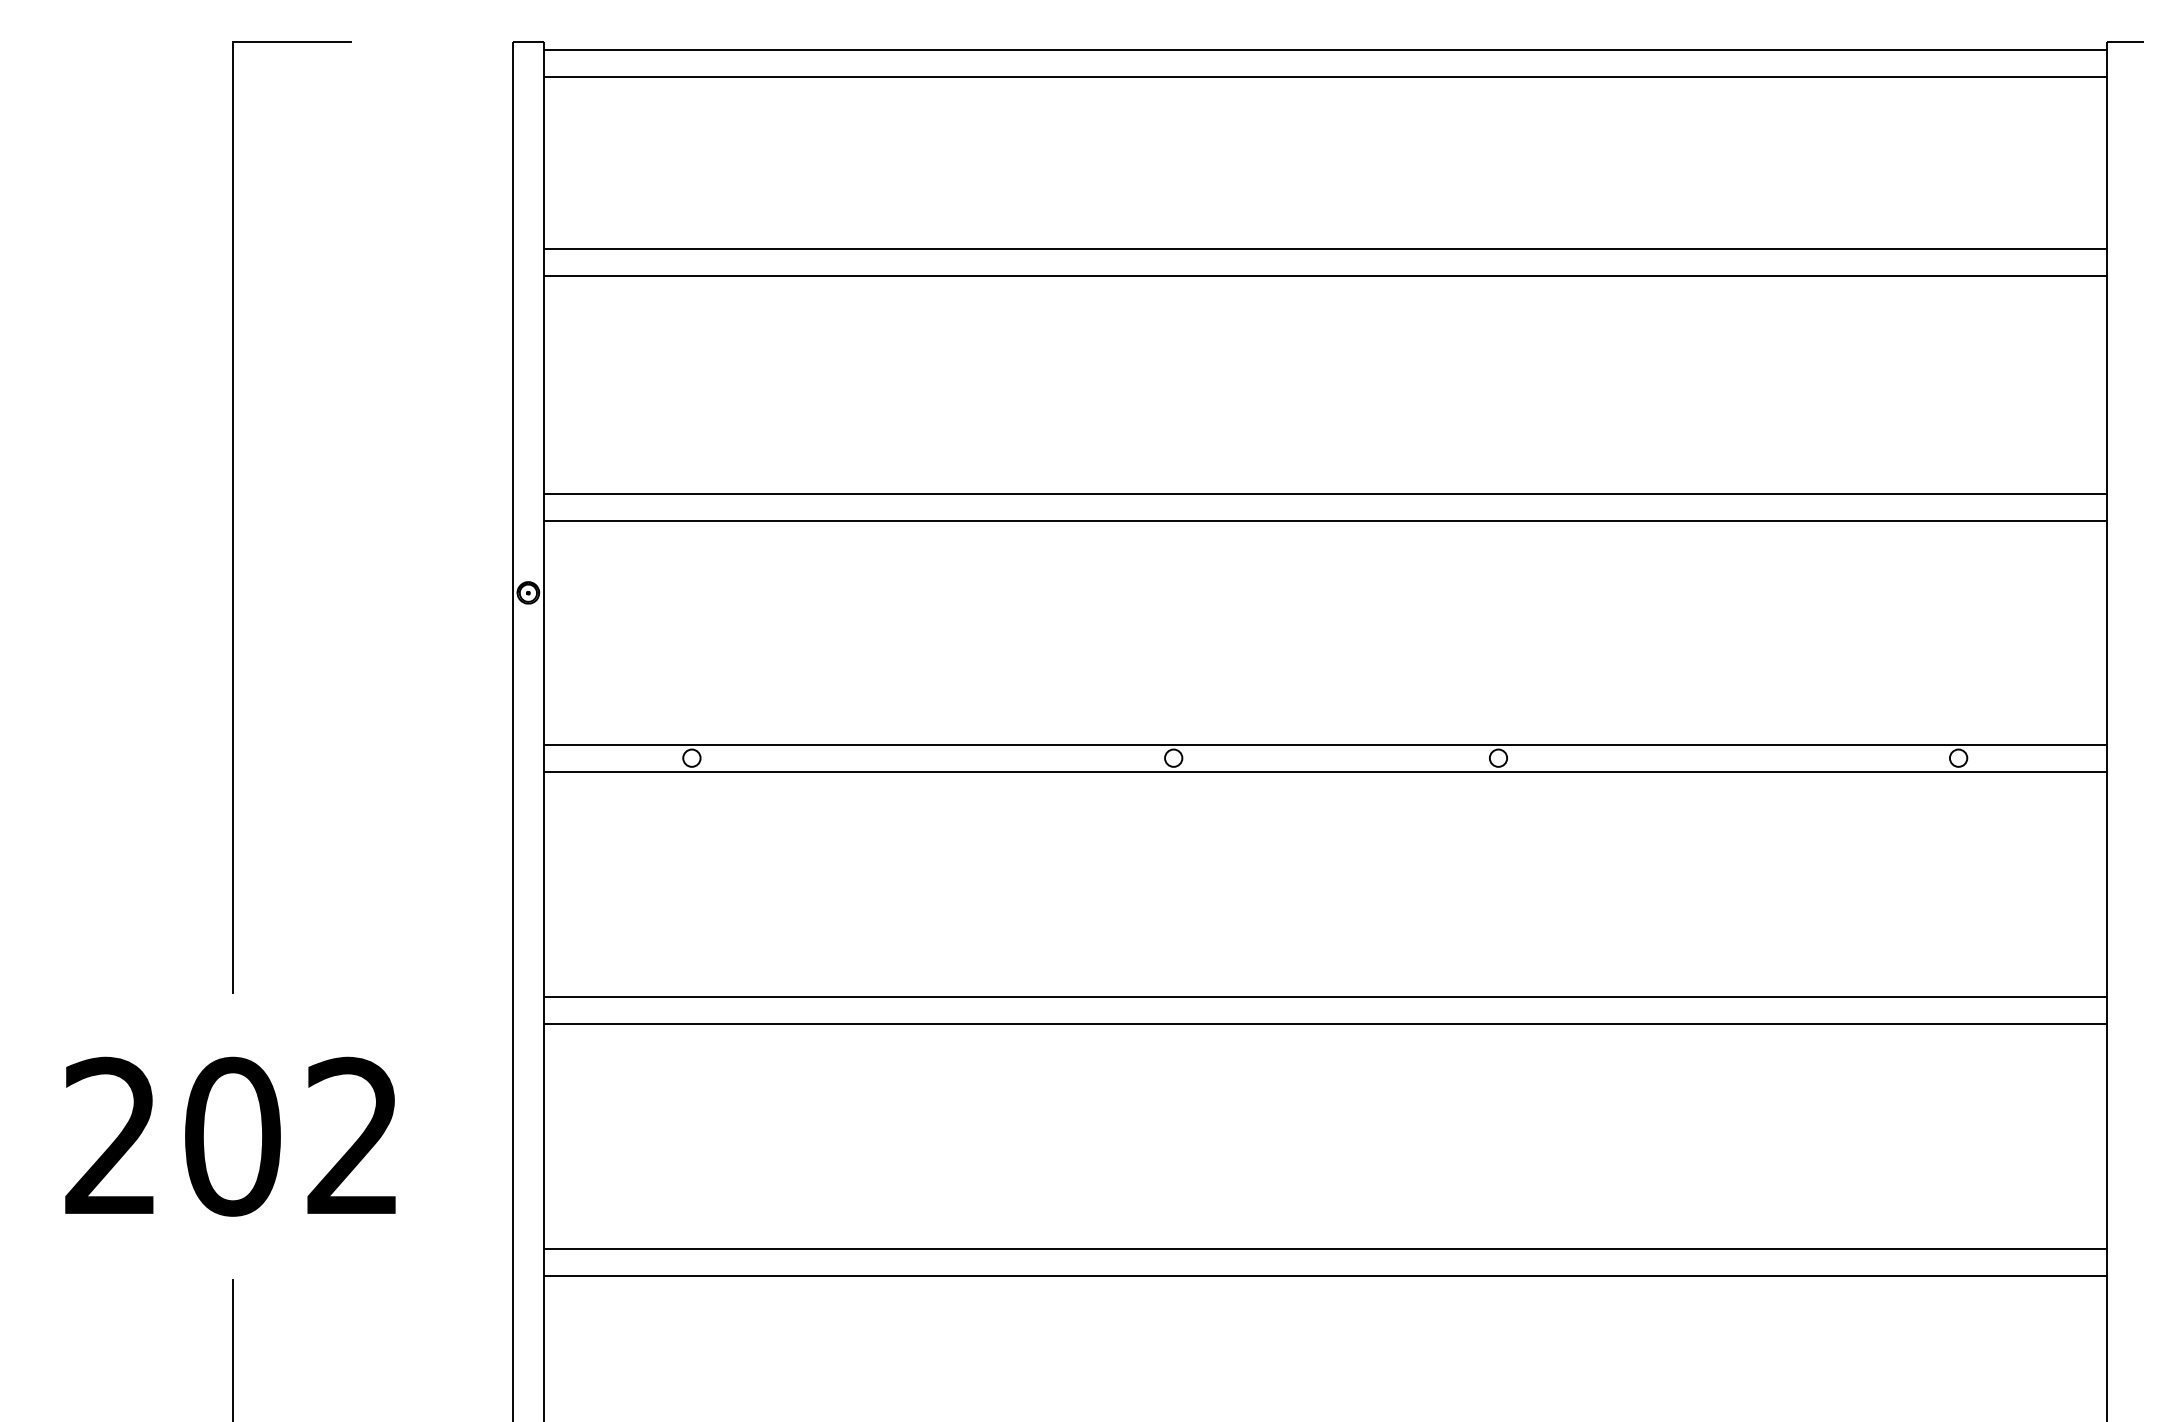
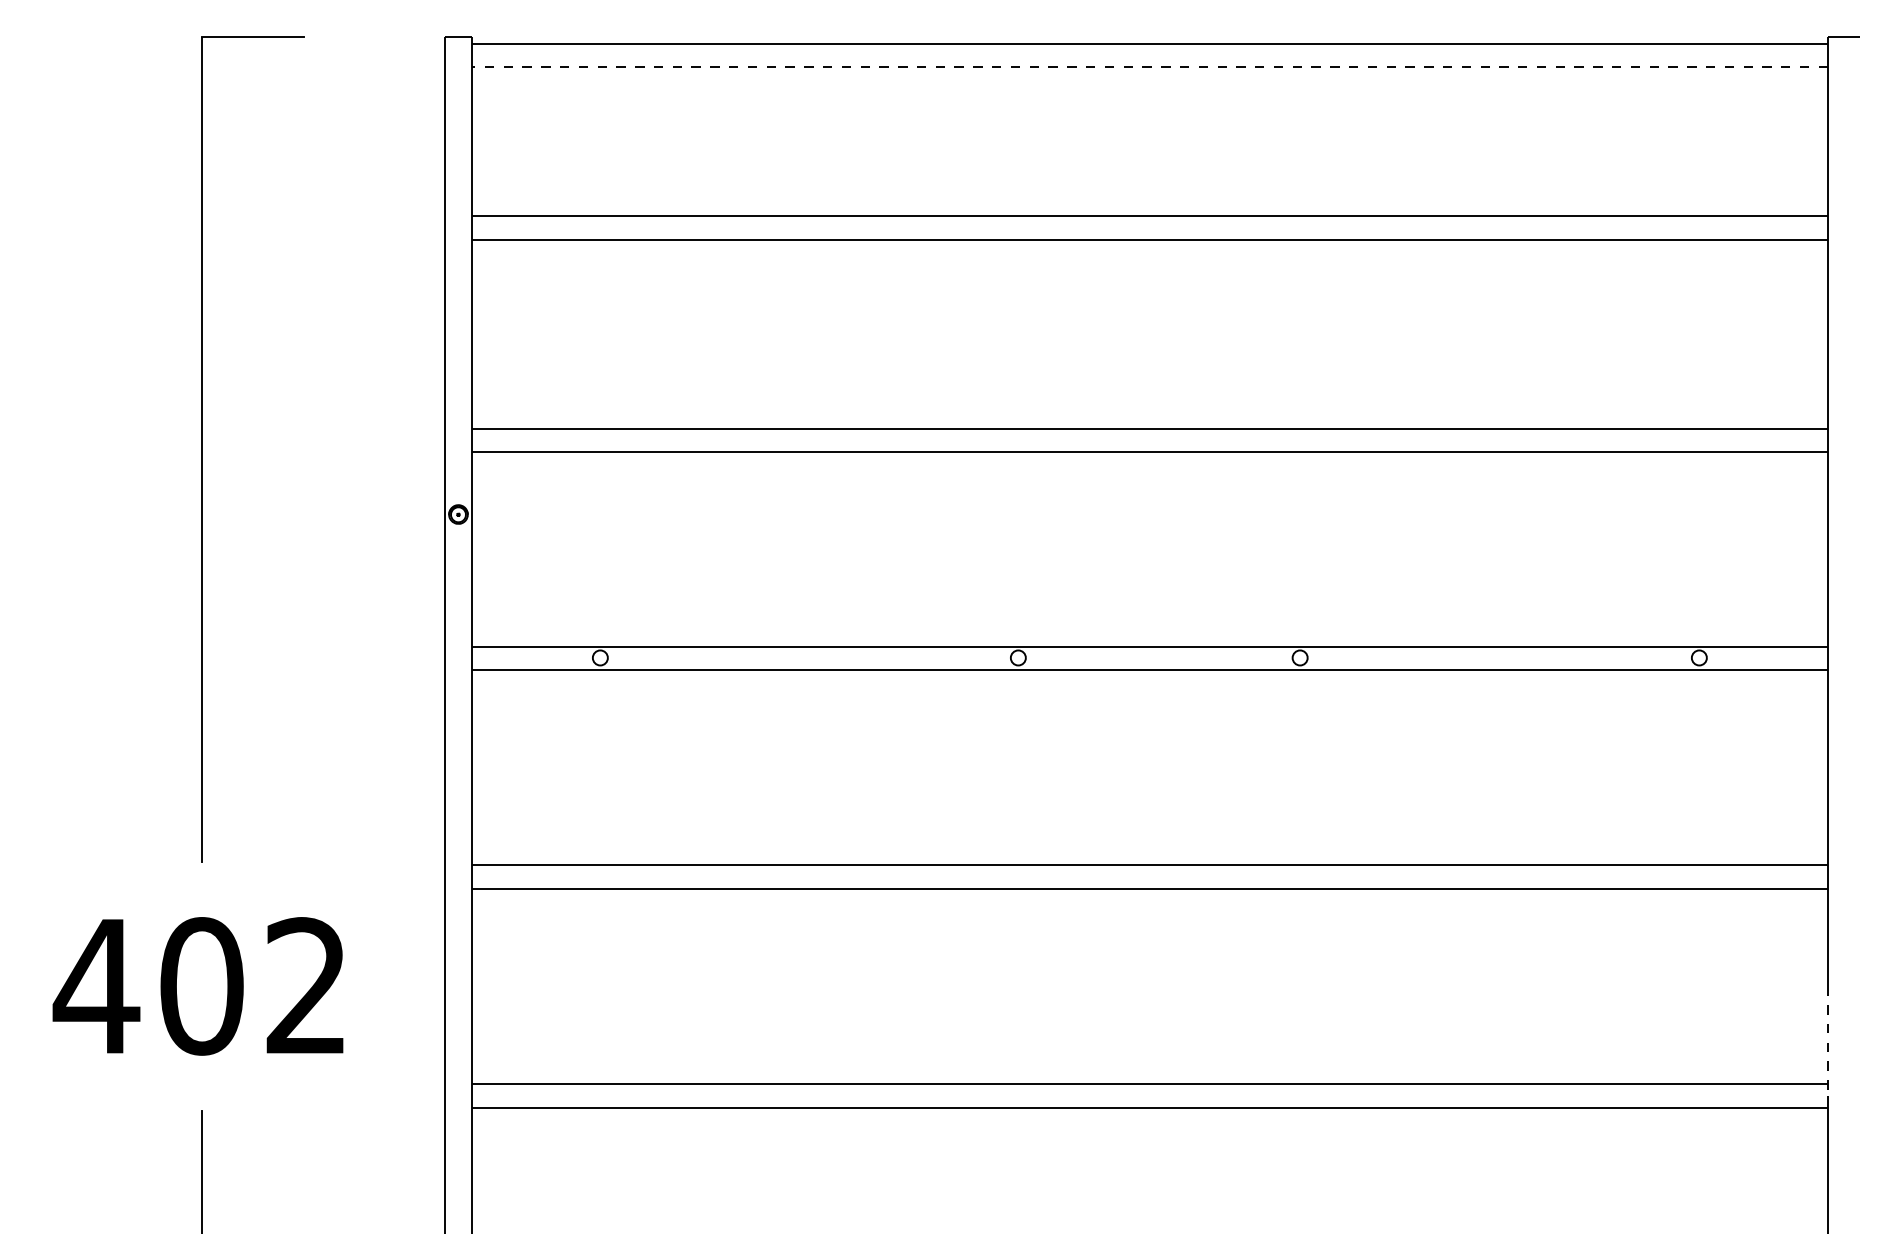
line: (1325, 77) -> (1150, 67), solid -> dashed
text: (110, 1134) -> (95, 984), 202 -> 402
line: (2106, 1200) -> (1827, 1041), solid -> dashed

